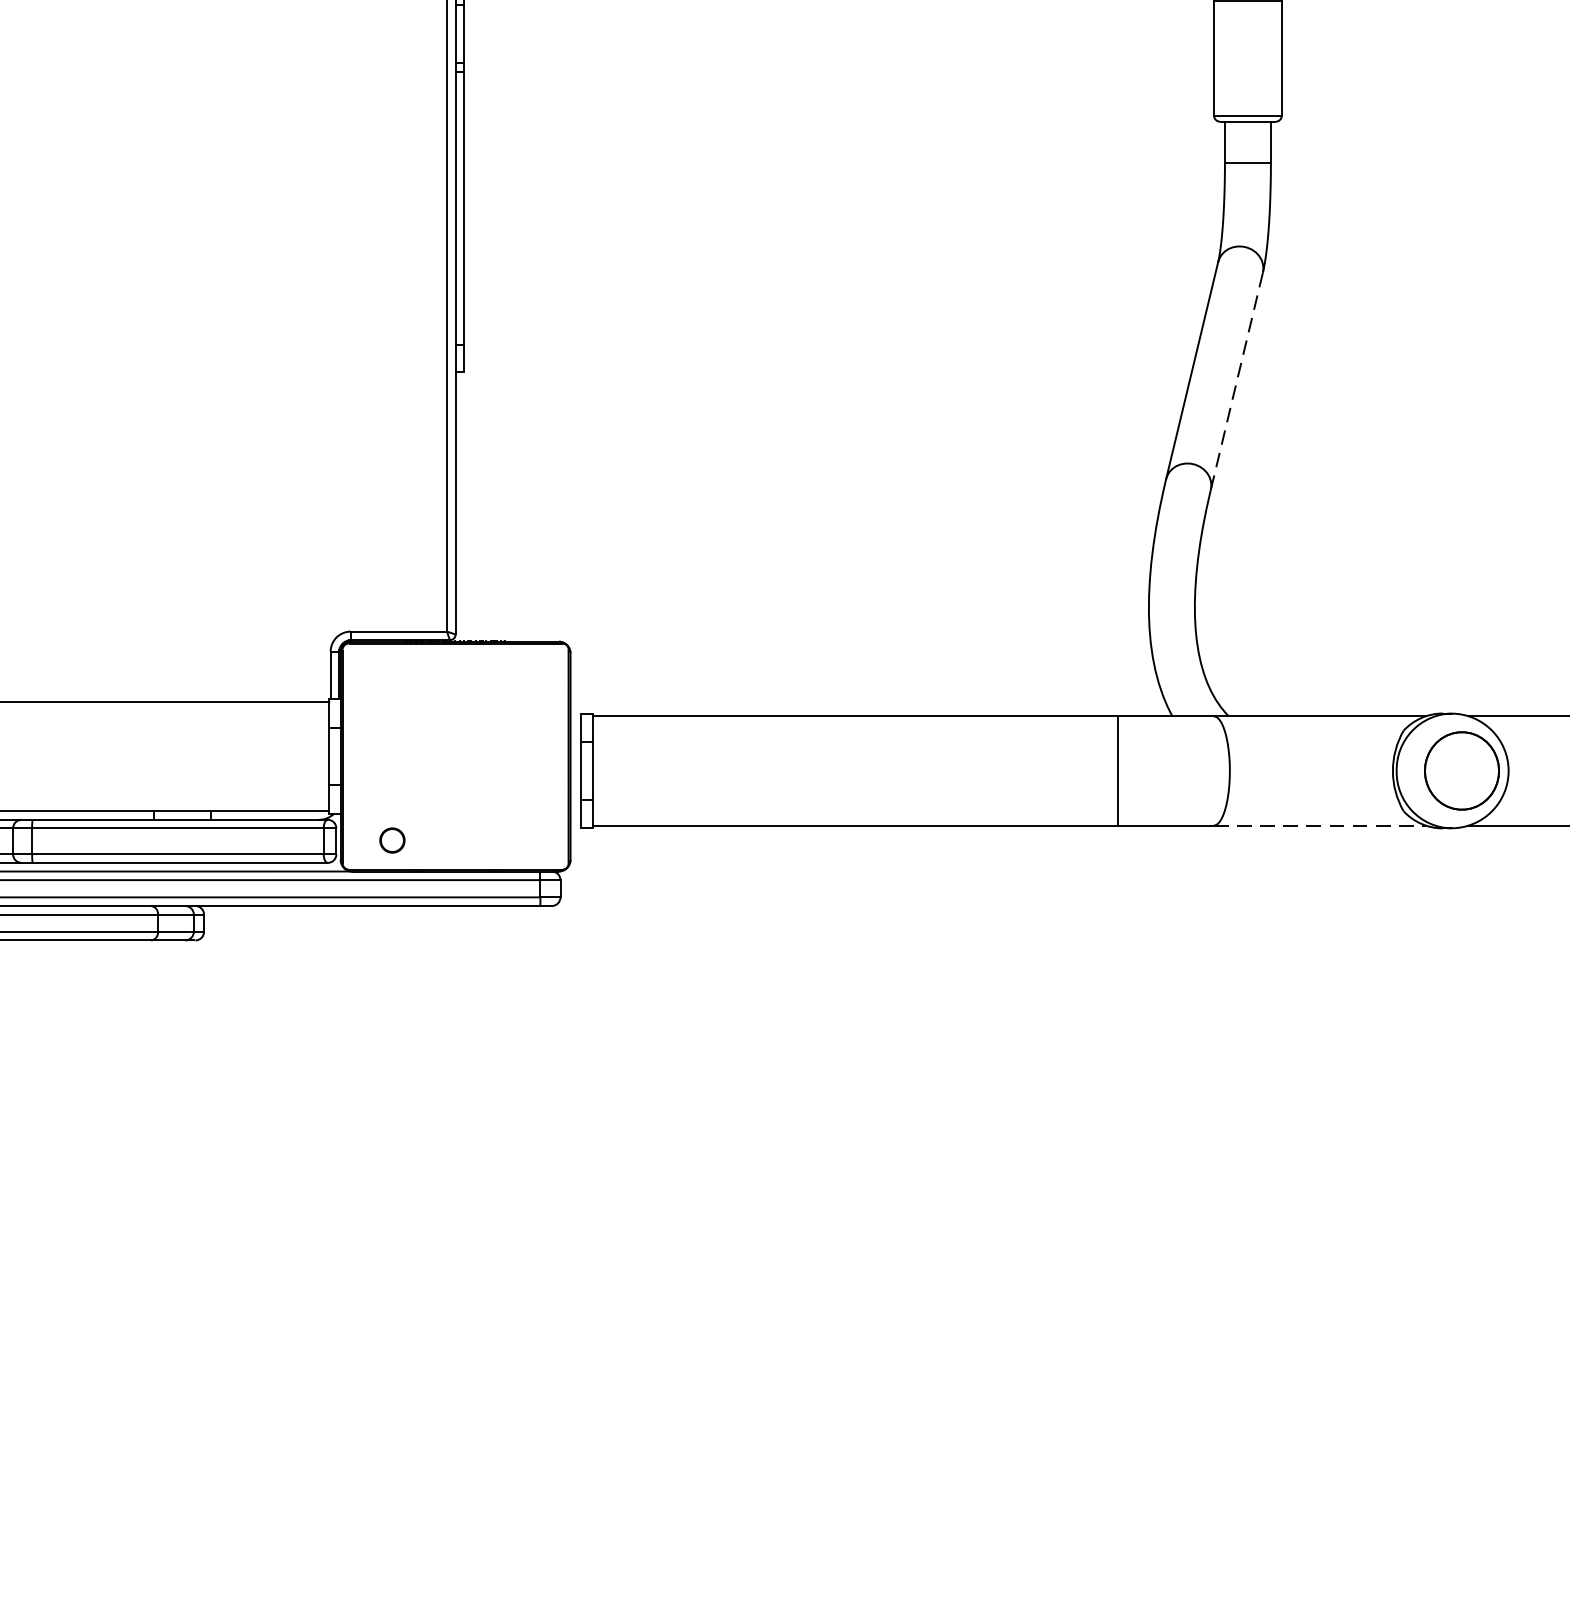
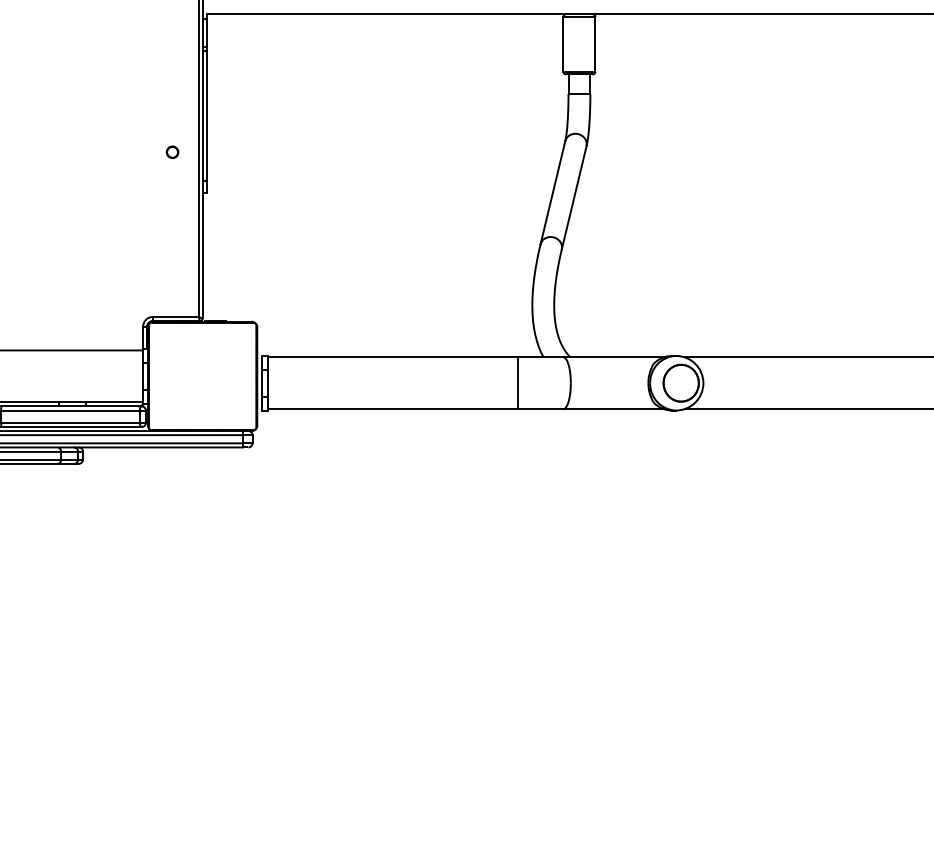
line: (1237, 380) -> (574, 197), dashed -> solid
line: (1321, 826) -> (614, 409), dashed -> solid
part: (392, 838) -> (172, 151), moved

